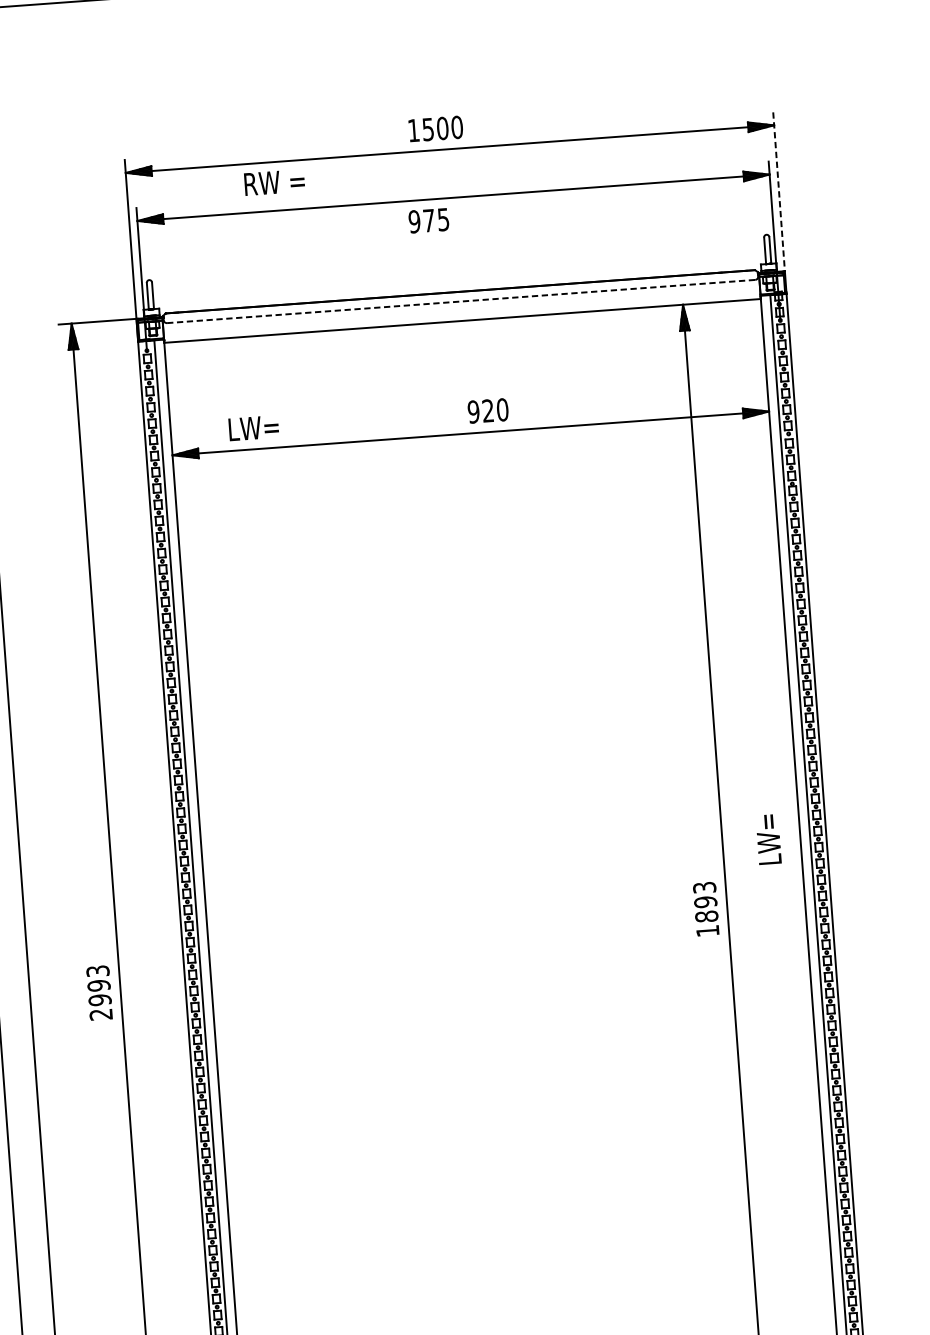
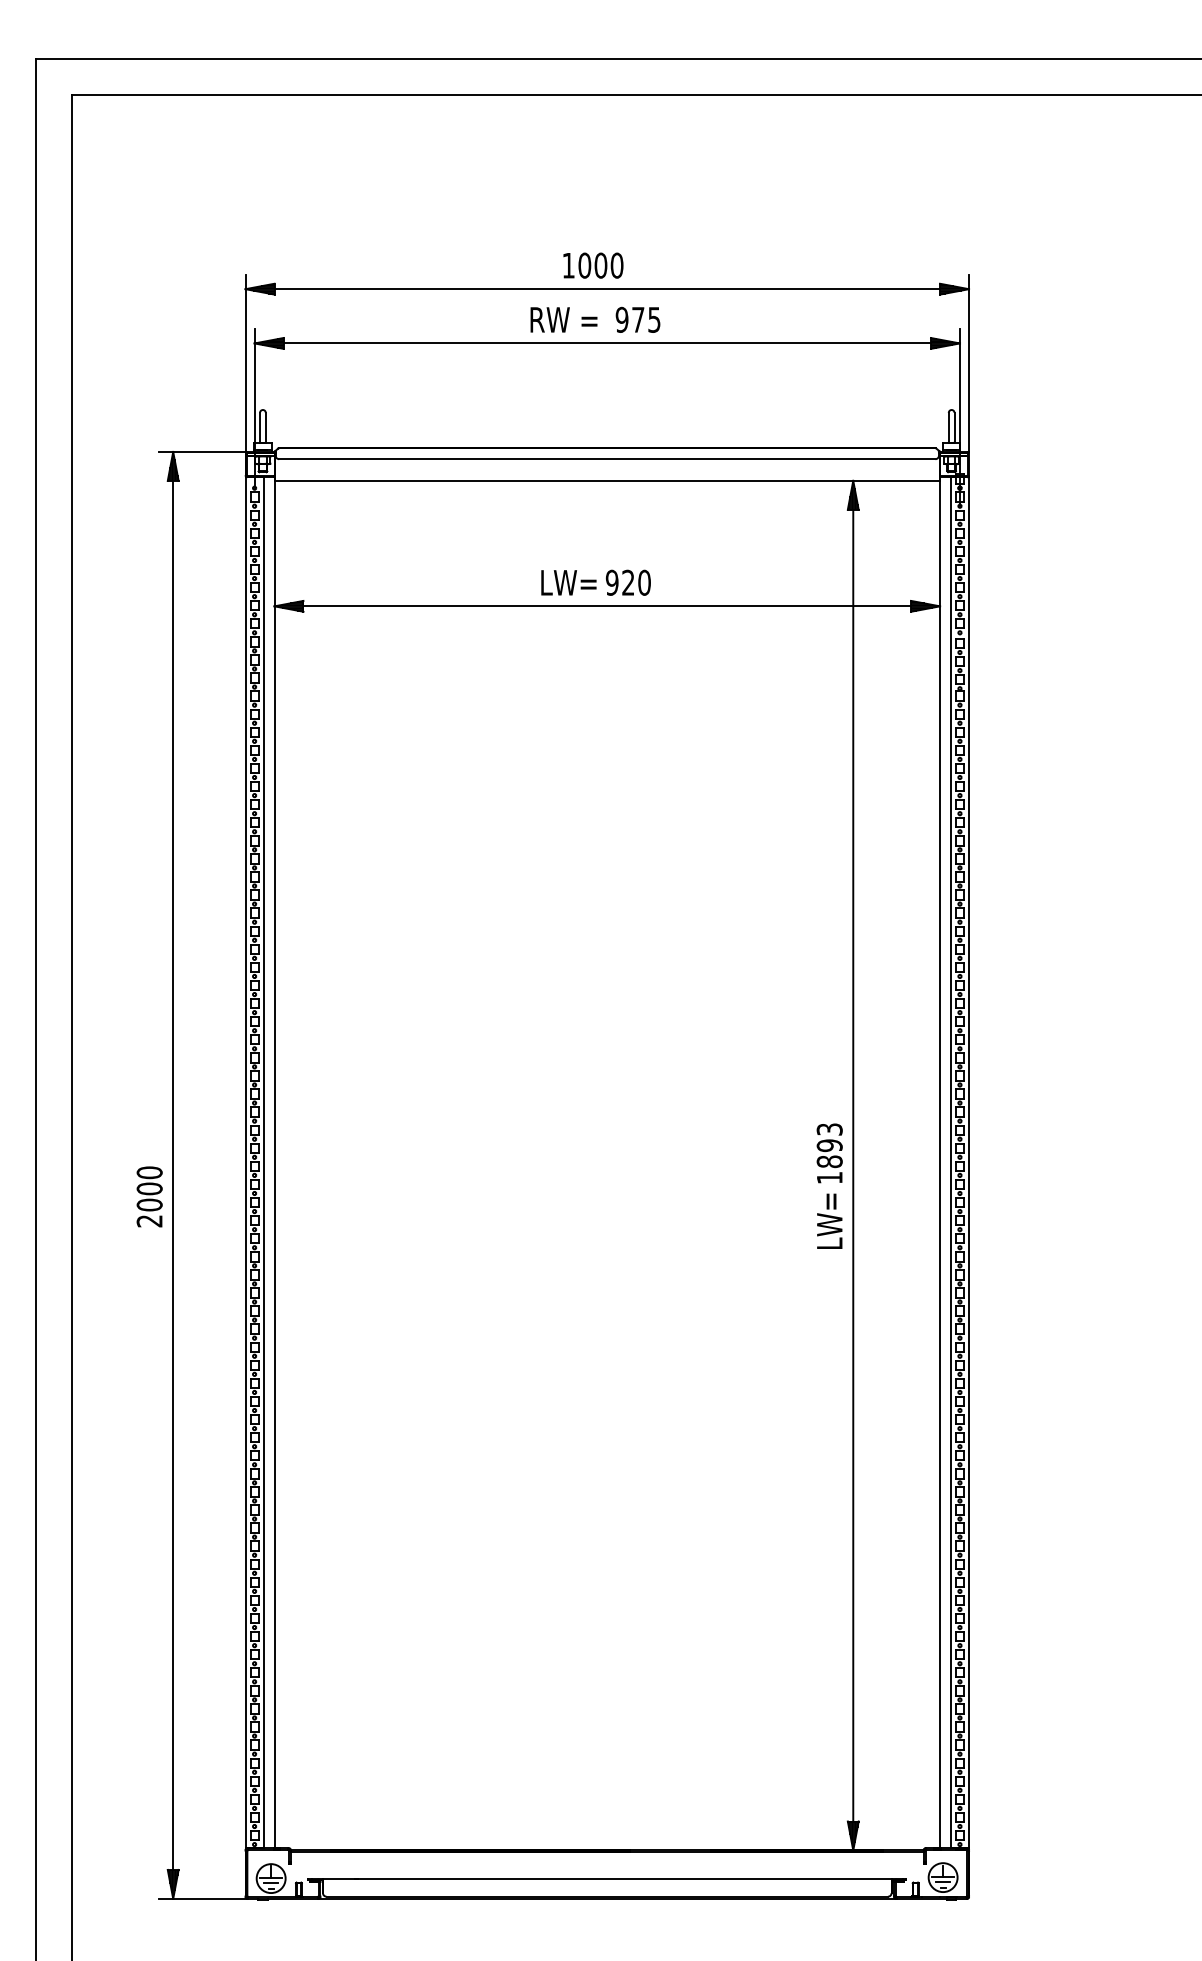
text: (427, 129) -> (584, 265), 1500 -> 1000
text: (274, 182) -> (563, 319), moved
line: (779, 191) -> (969, 363), dashed -> solid
text: (428, 220) -> (637, 319), moved
line: (461, 301) -> (607, 459), dashed -> solid
text: (253, 427) -> (568, 582), moved
text: (768, 838) -> (829, 1220), moved
text: (98, 985) -> (149, 1188), 2993 -> 2000

